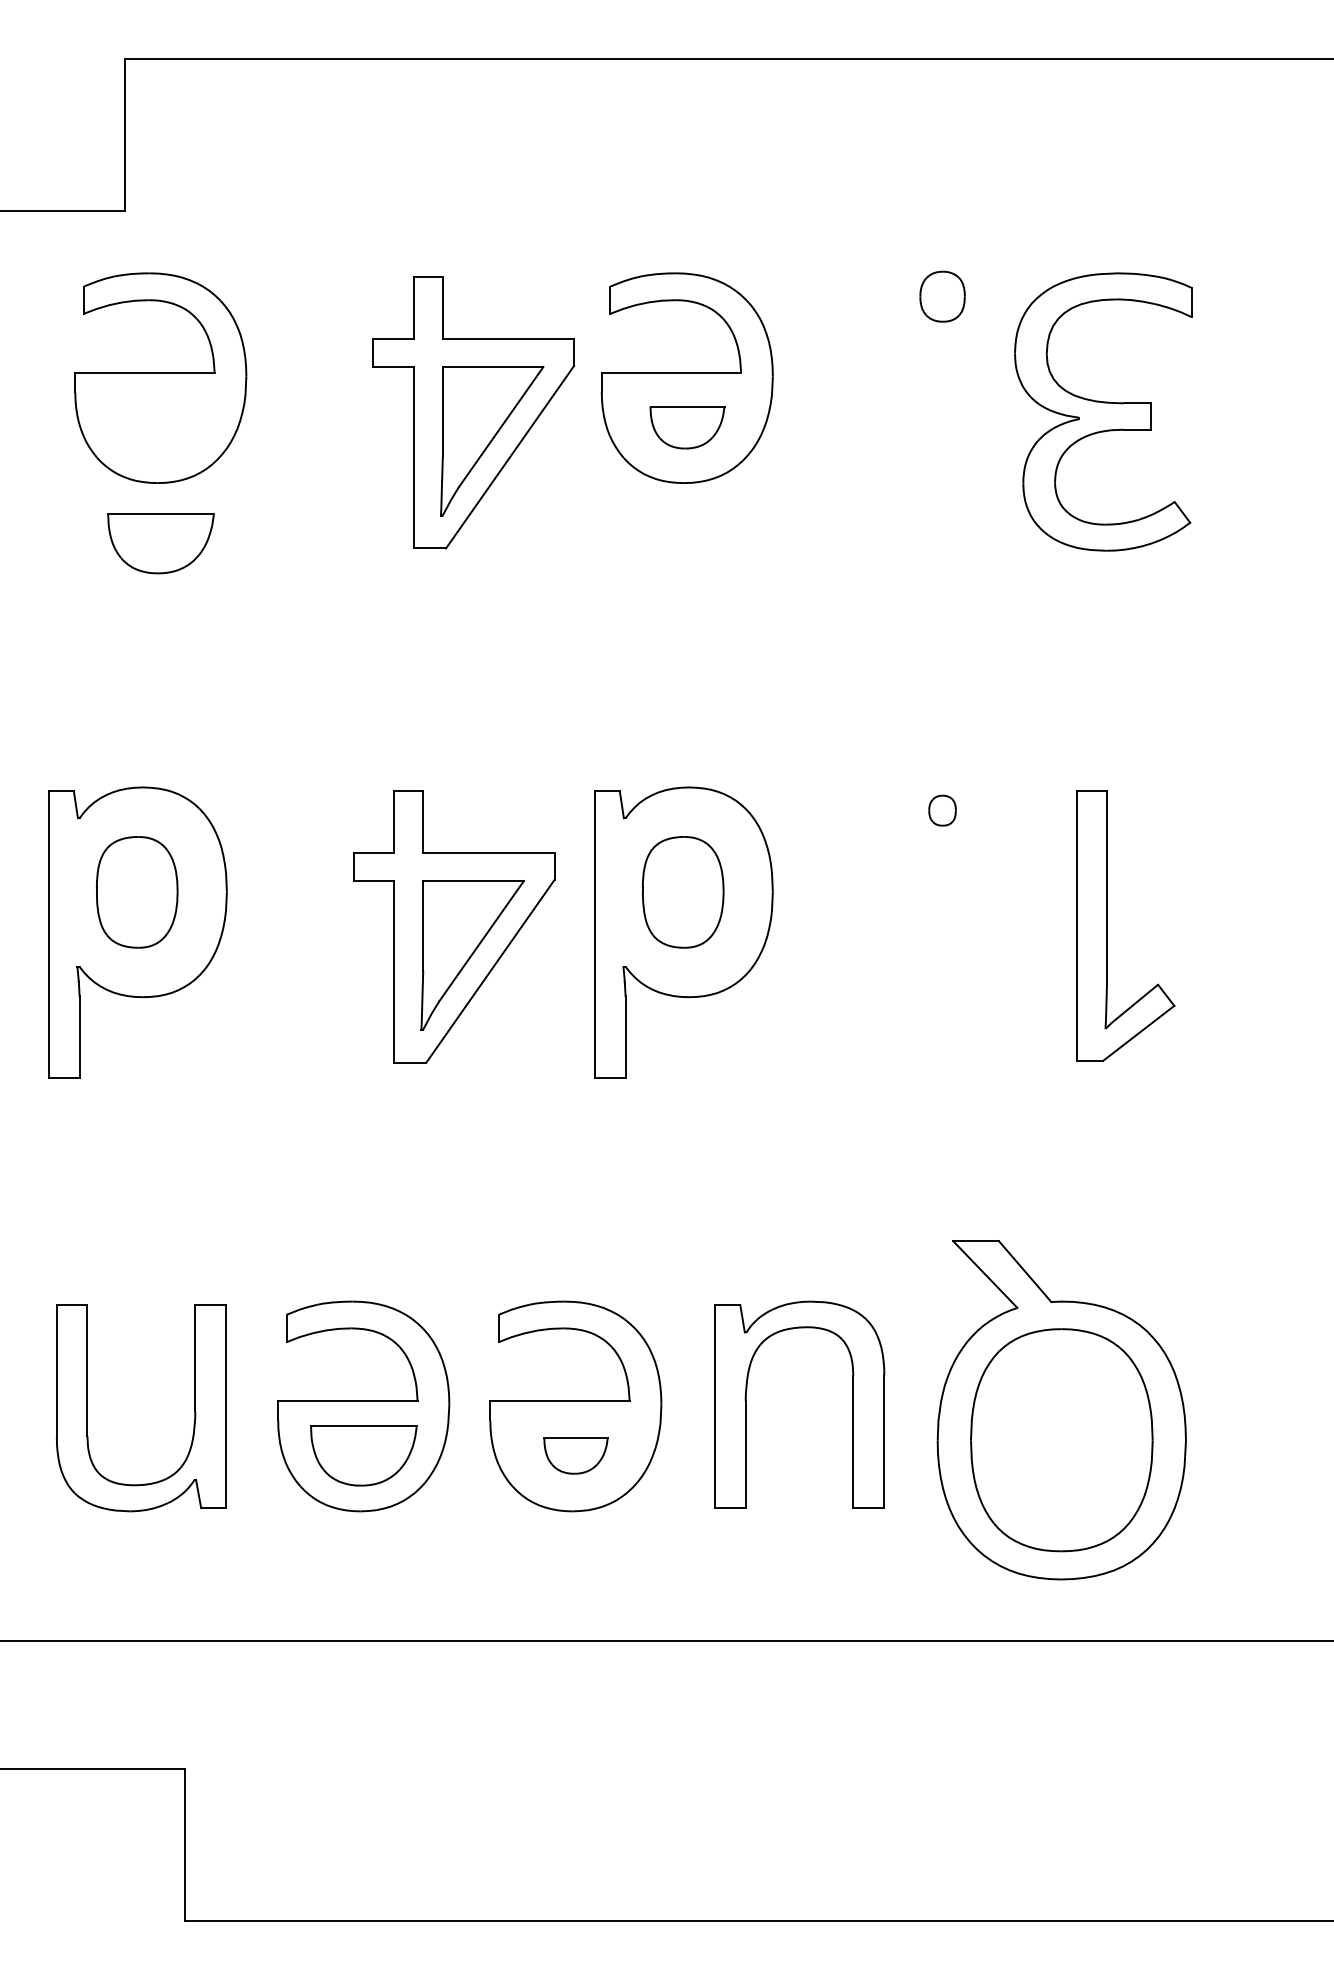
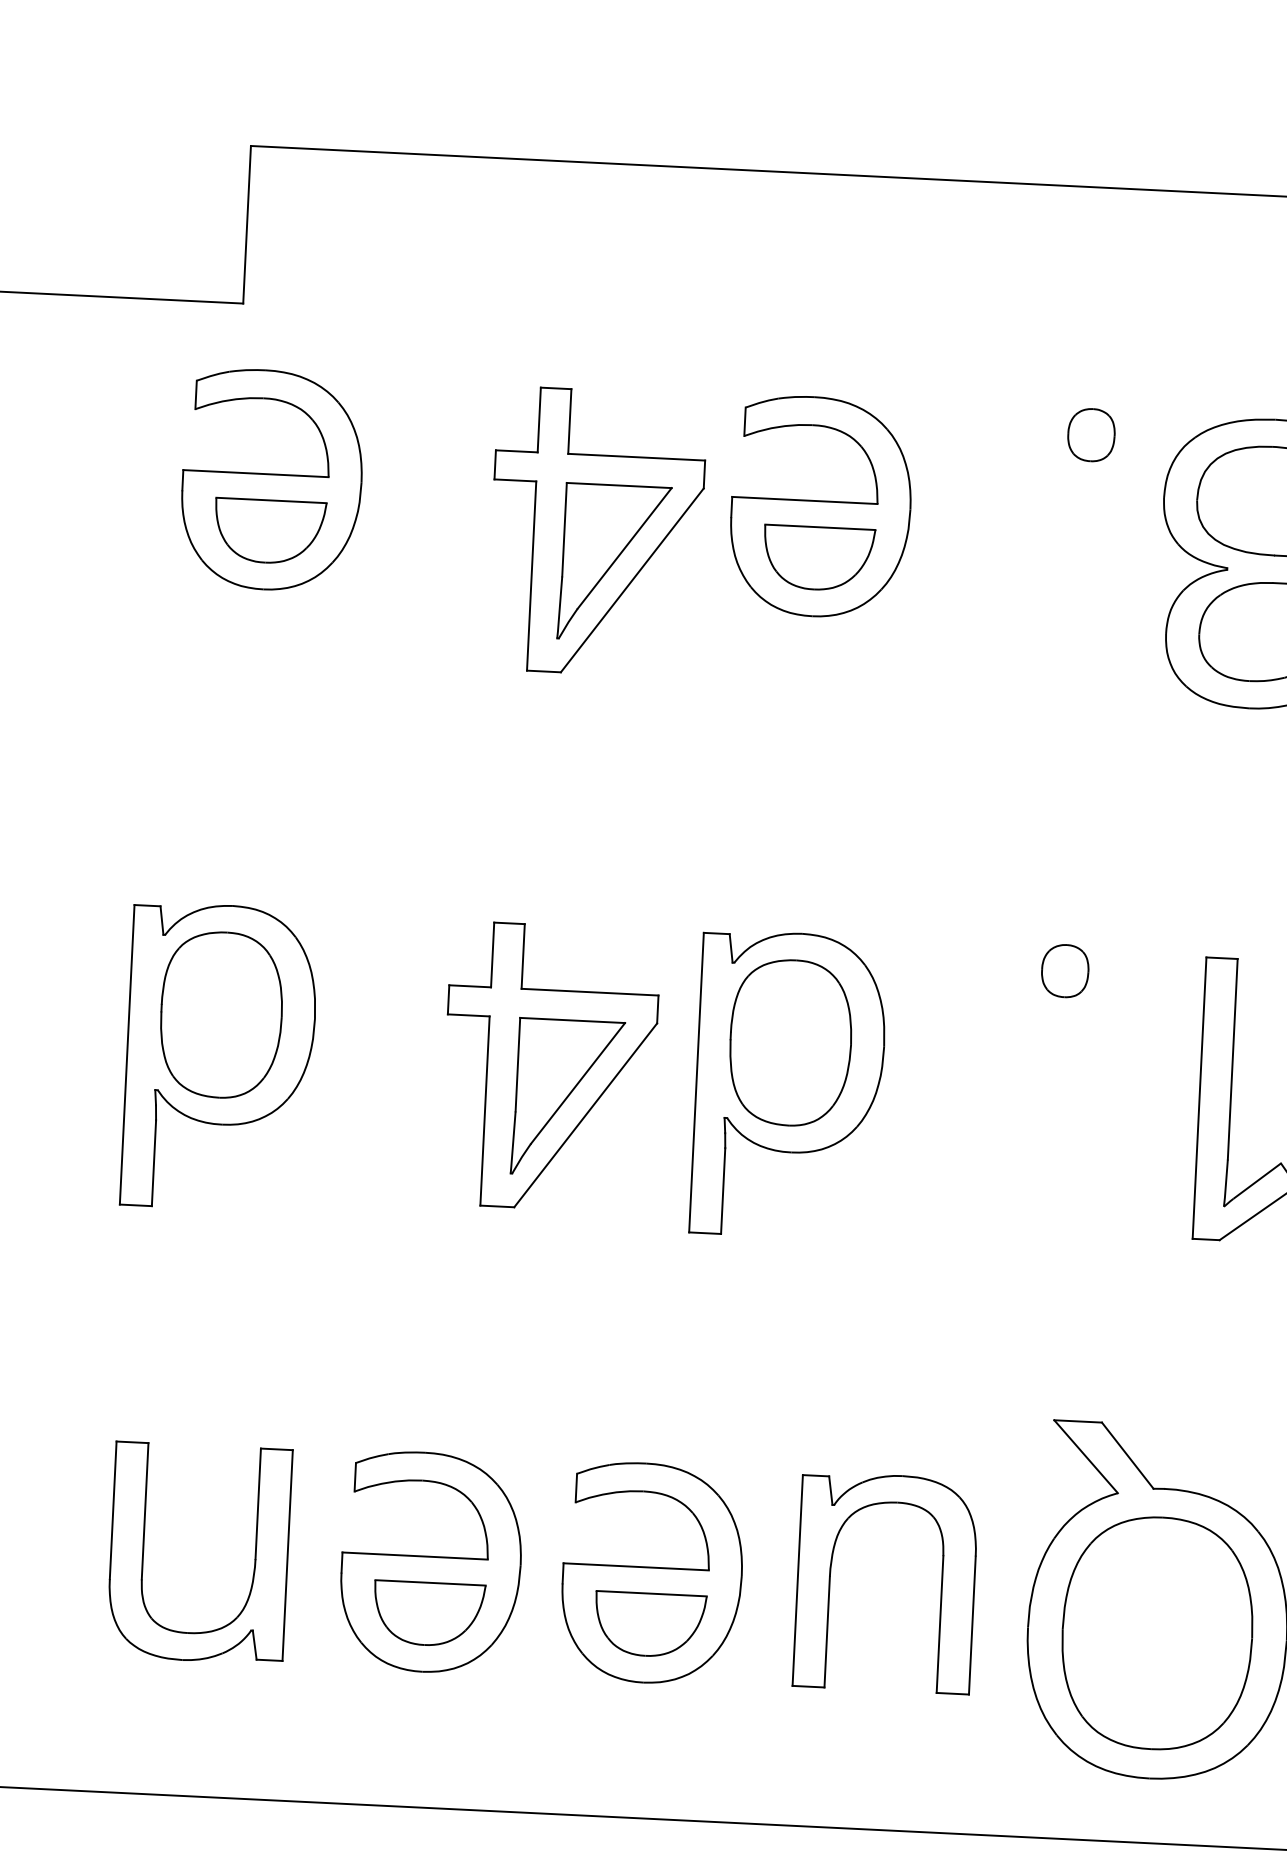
part: (687, 427) -> (818, 558), size x1.43
part: (160, 543) -> (269, 531), moved
part: (942, 810) -> (1065, 970), size x1.67
part: (136, 892) -> (220, 1015), size x1.43
part: (682, 892) -> (789, 1043), size x1.43
part: (575, 1455) -> (649, 1624), size x1.67

